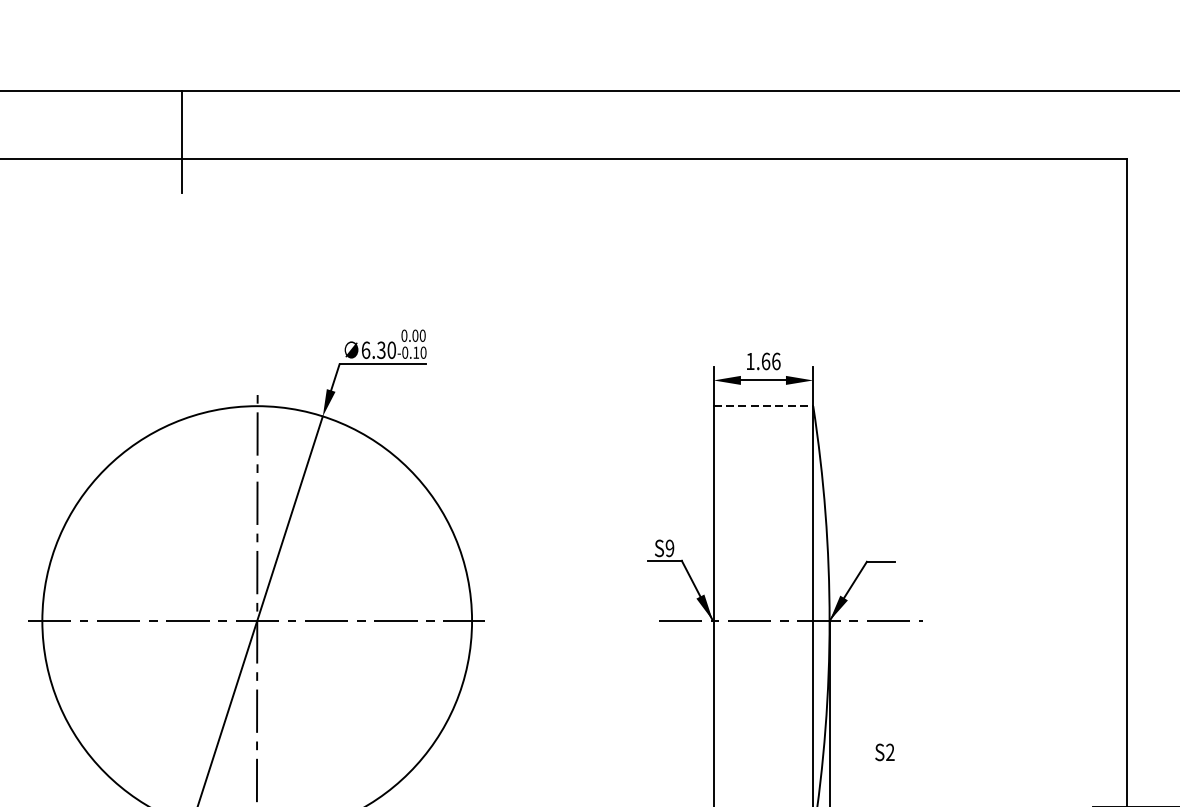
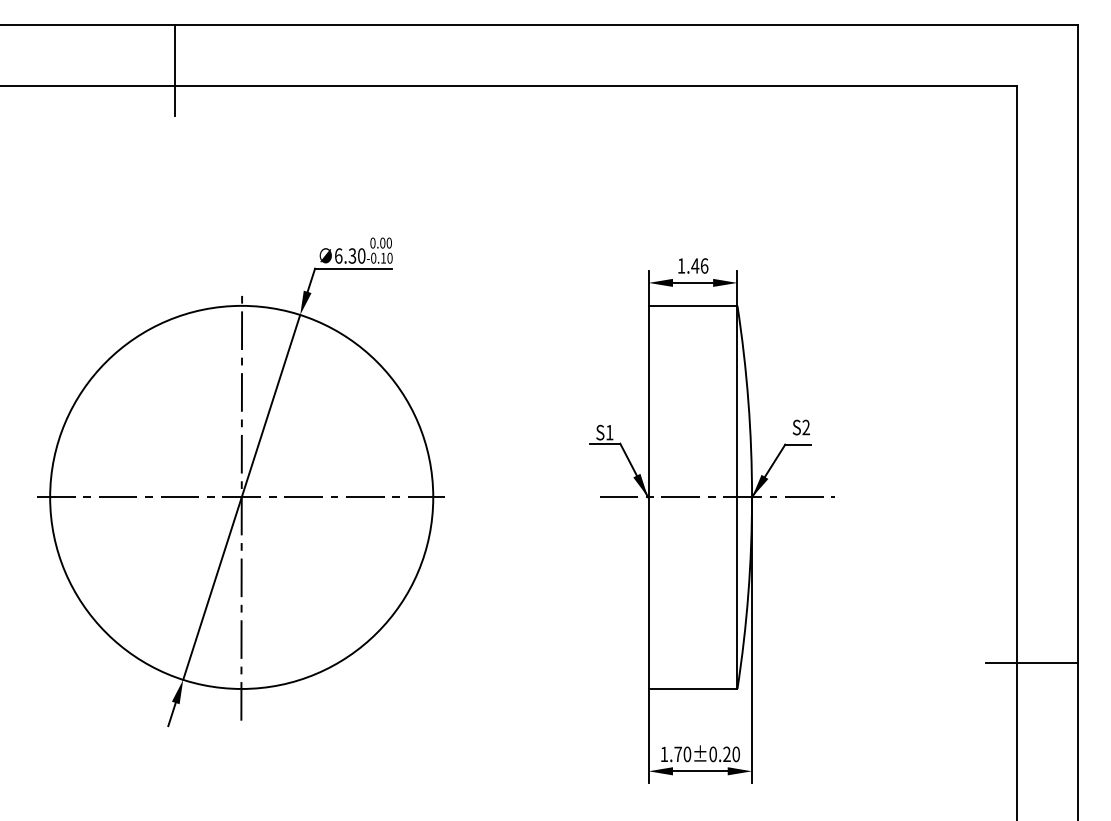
text: (766, 360) -> (695, 265), 1.66 -> 1.46
line: (763, 405) -> (693, 305), dashed -> solid
text: (669, 548) -> (609, 432), S9 -> S1
text: (883, 752) -> (800, 427), moved

